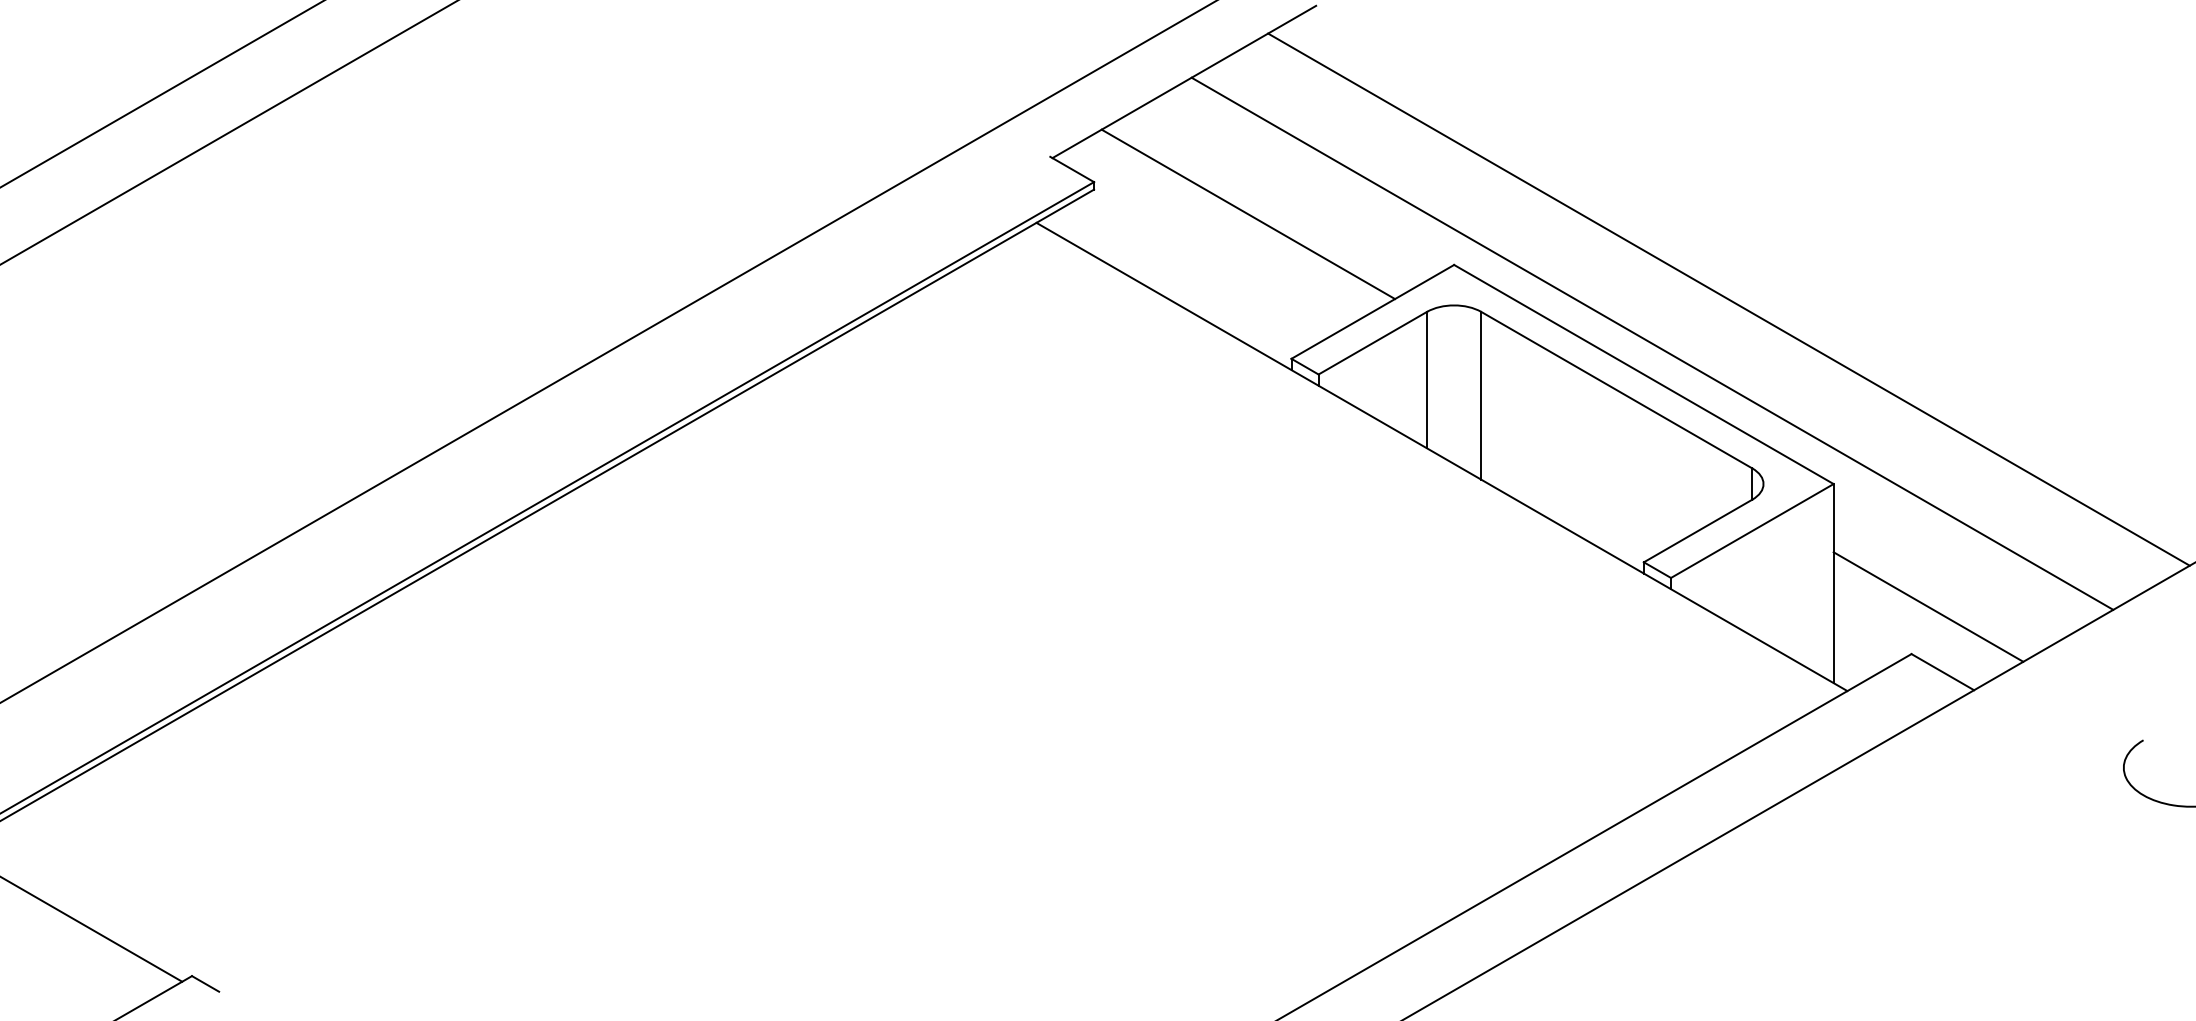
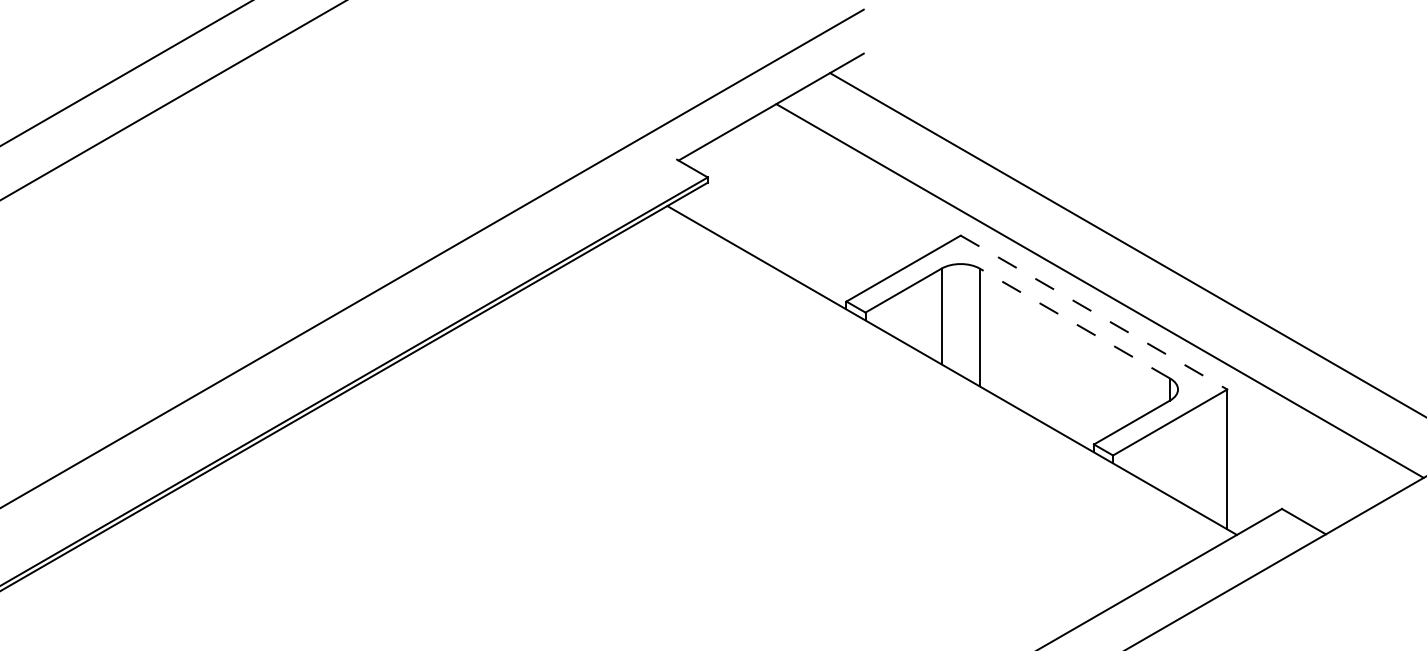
line: (1248, 214) -> (816, 200), removed
line: (1644, 374) -> (1094, 312), solid -> dashed
line: (1616, 390) -> (1074, 323), solid -> dashed
line: (1928, 606) -> (1293, 475), removed

